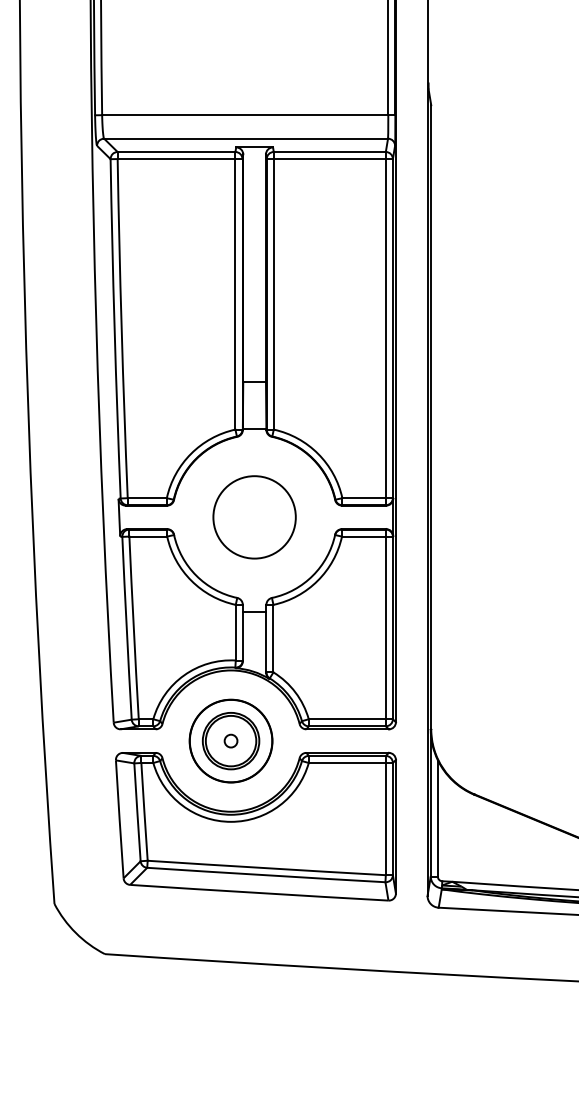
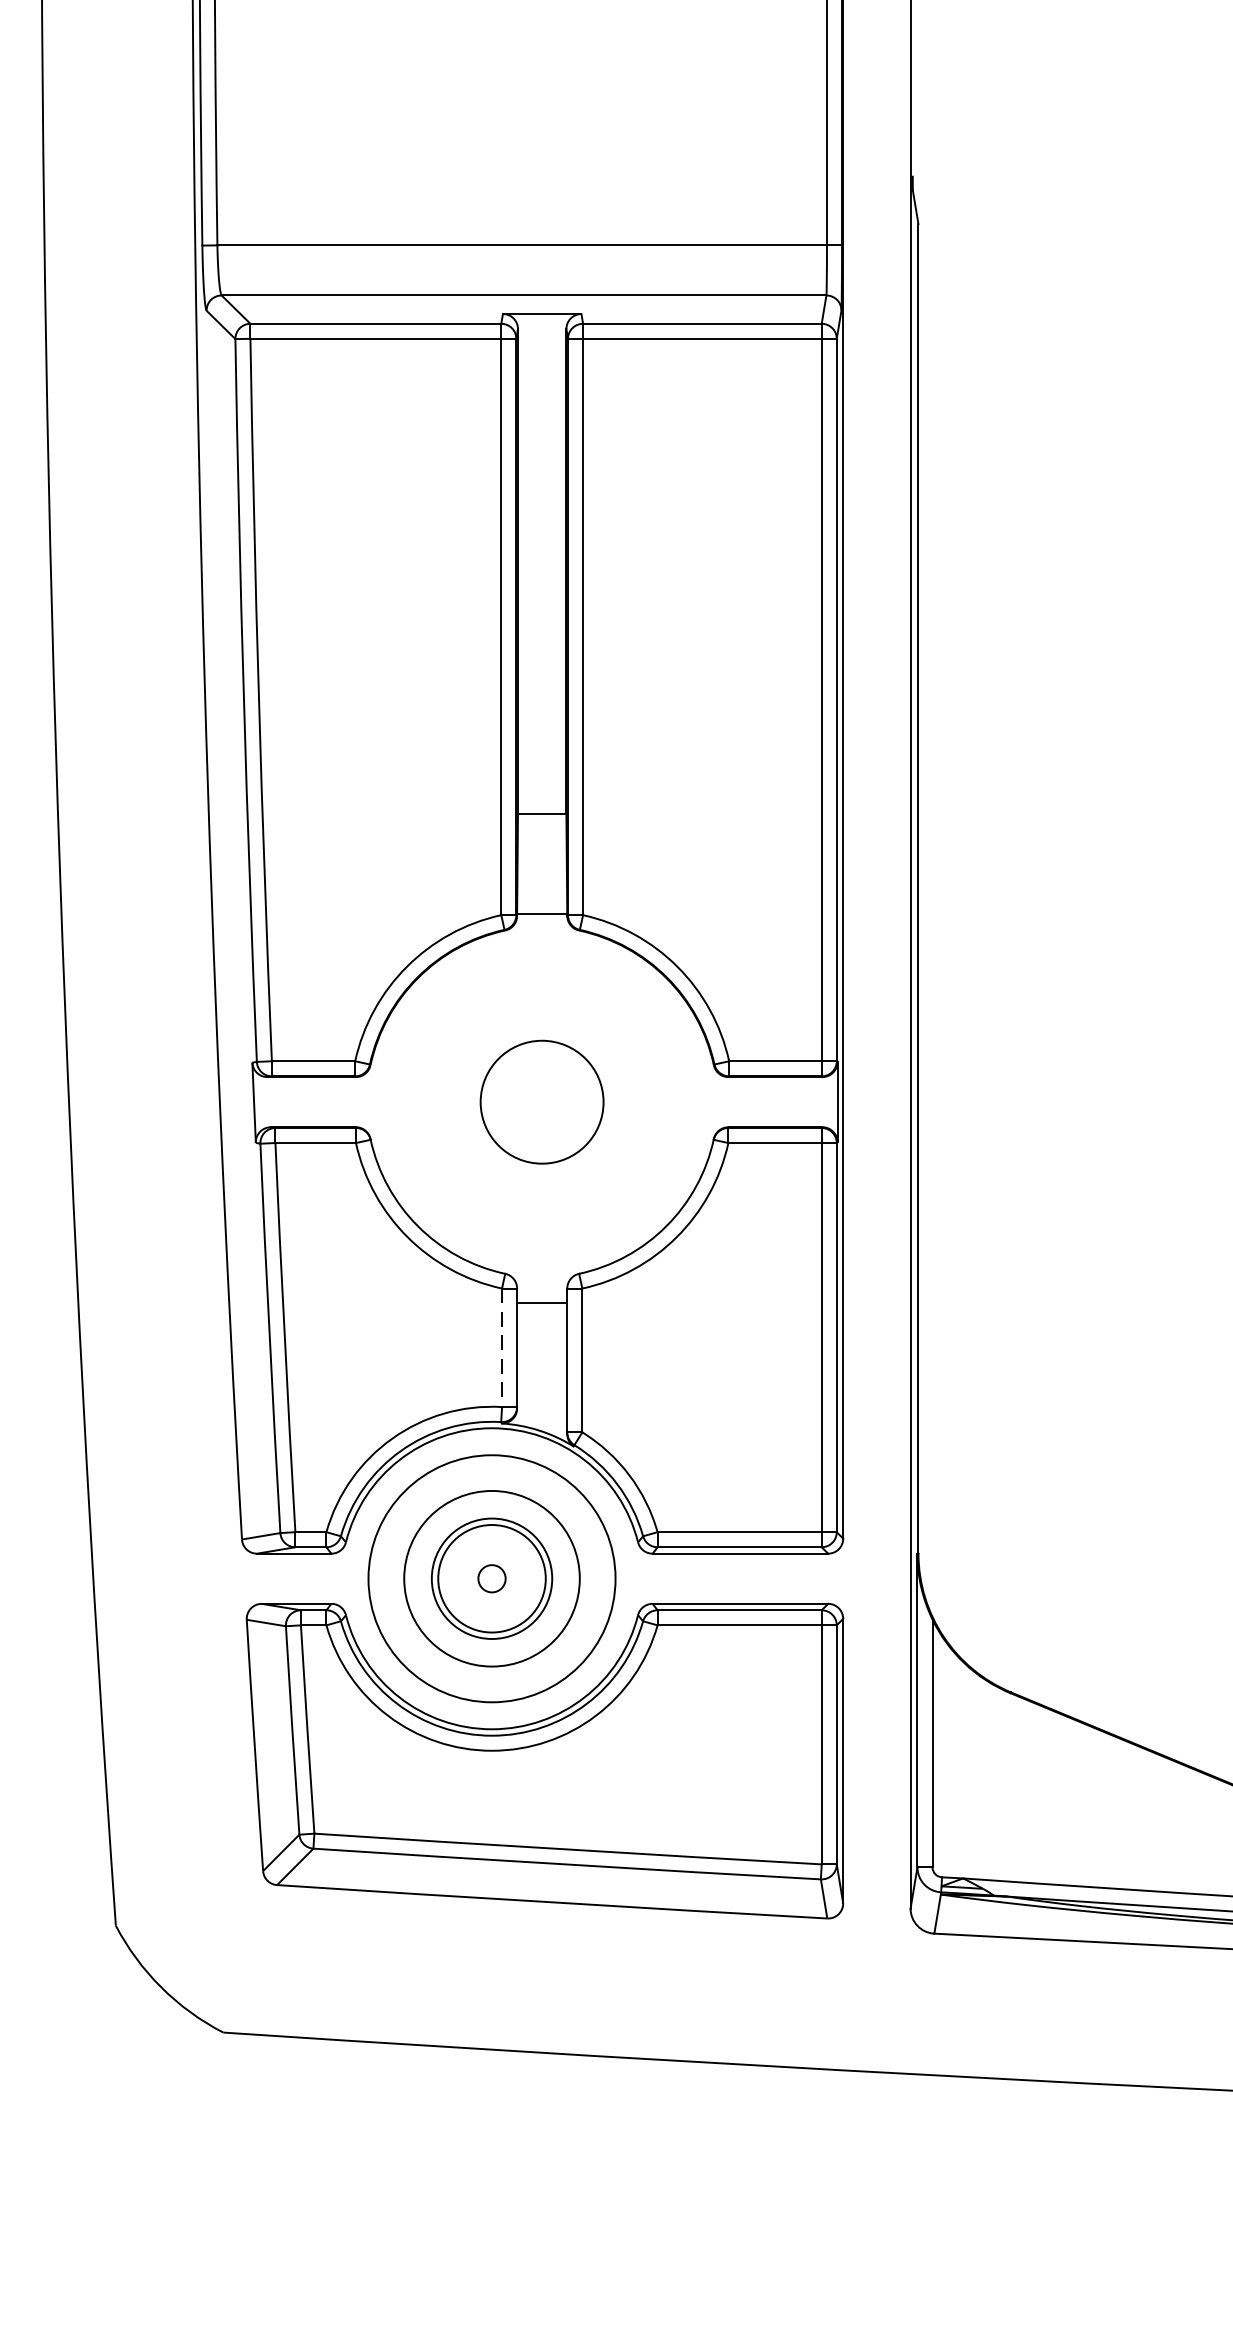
circle: (254, 517) -> (541, 1102), size x0.7
line: (235, 632) -> (501, 1347), solid -> dashed
circle: (230, 740) -> (490, 1577), size x1.4

